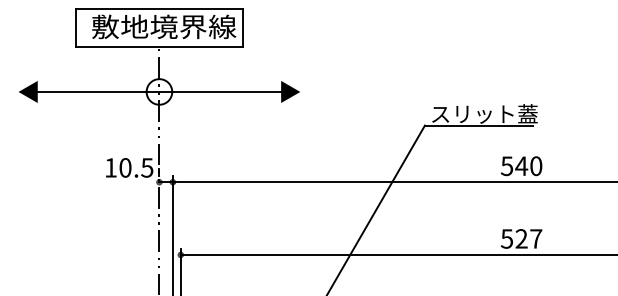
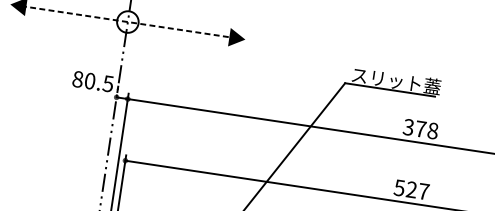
line: (159, 91) -> (127, 21), solid -> dashed
text: (521, 165) -> (420, 128), 540 -> 378
text: (110, 167) -> (77, 78), 10.5 -> 80.5

